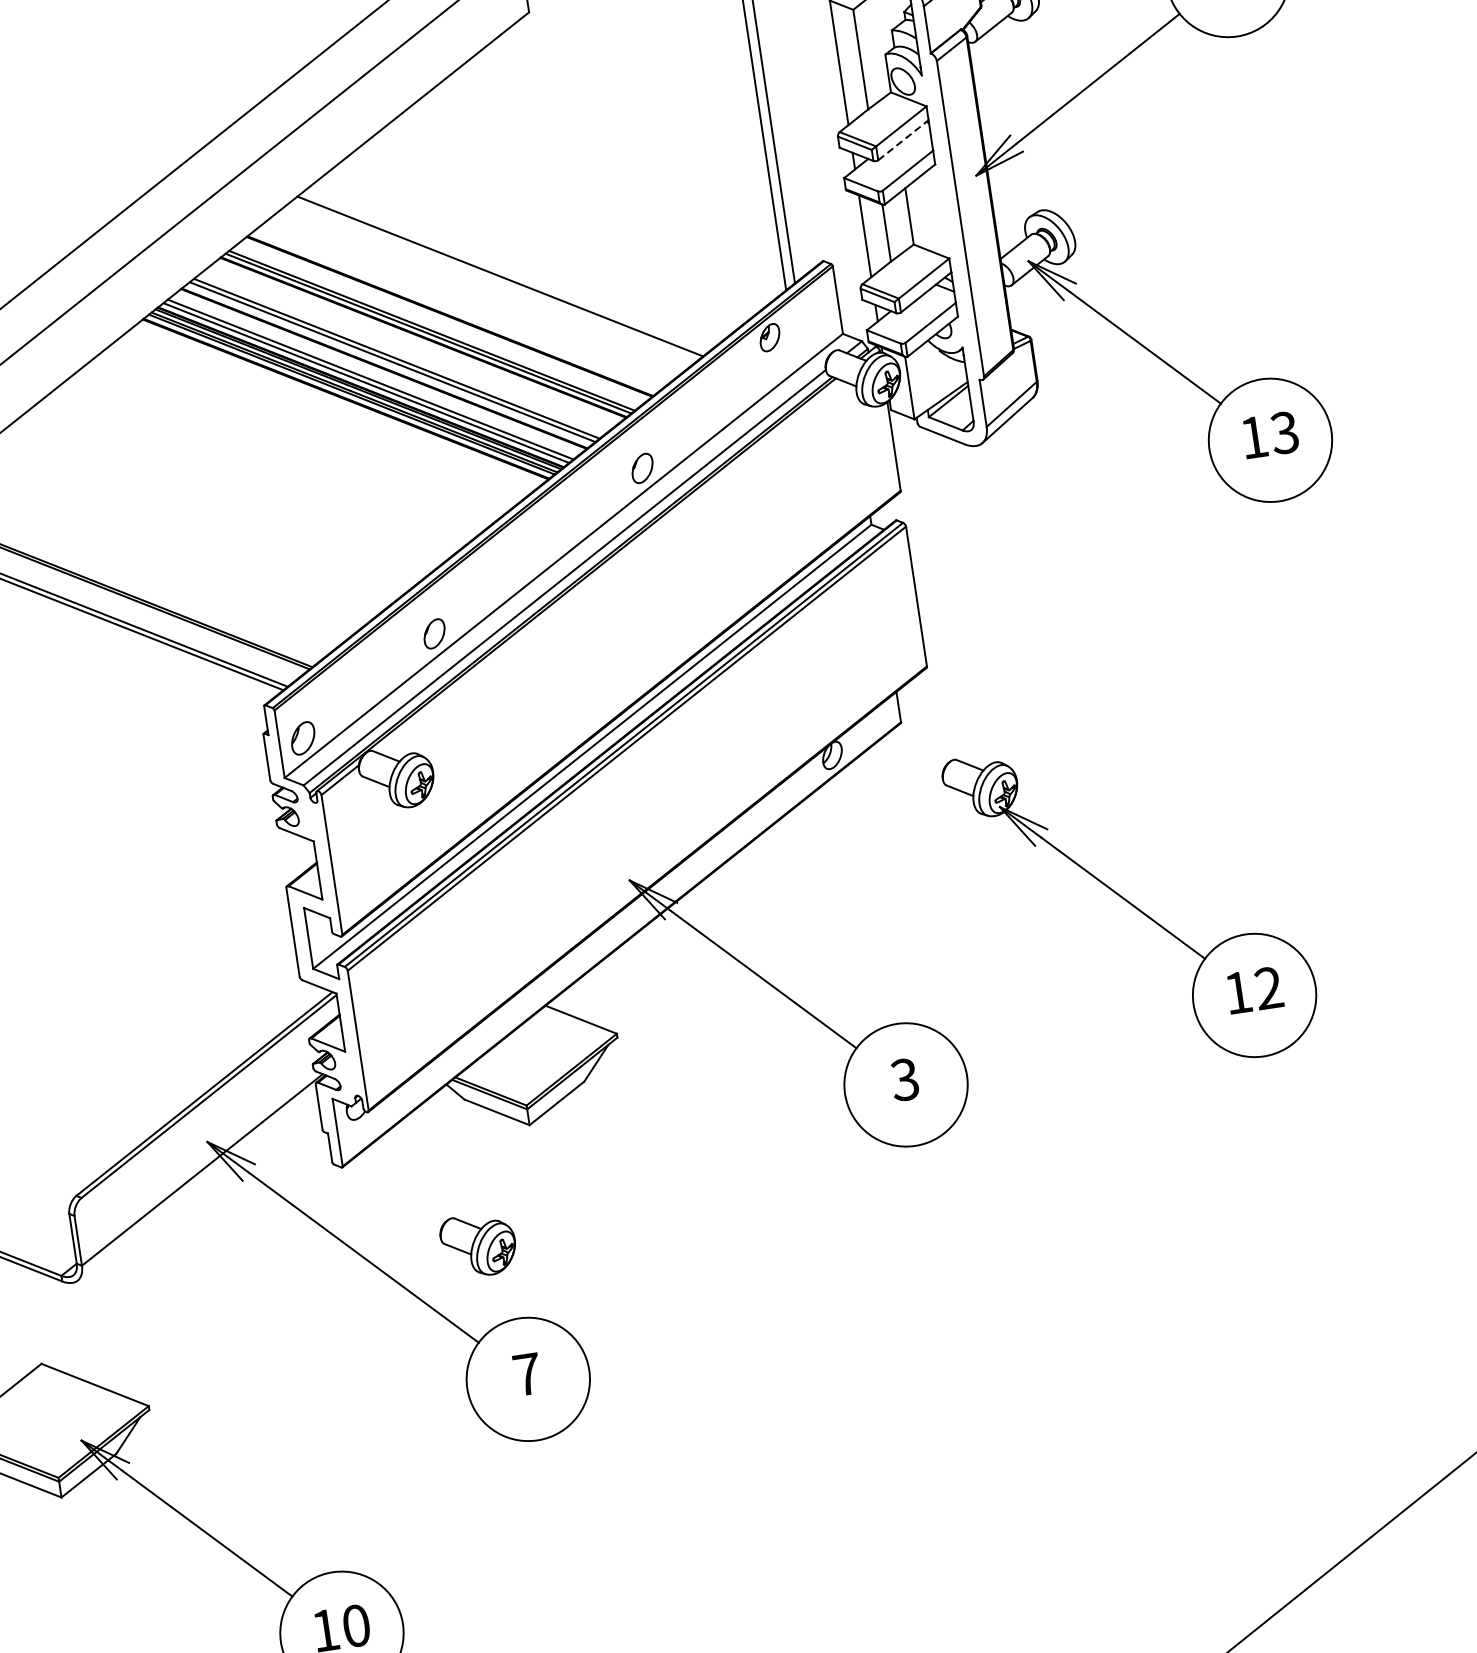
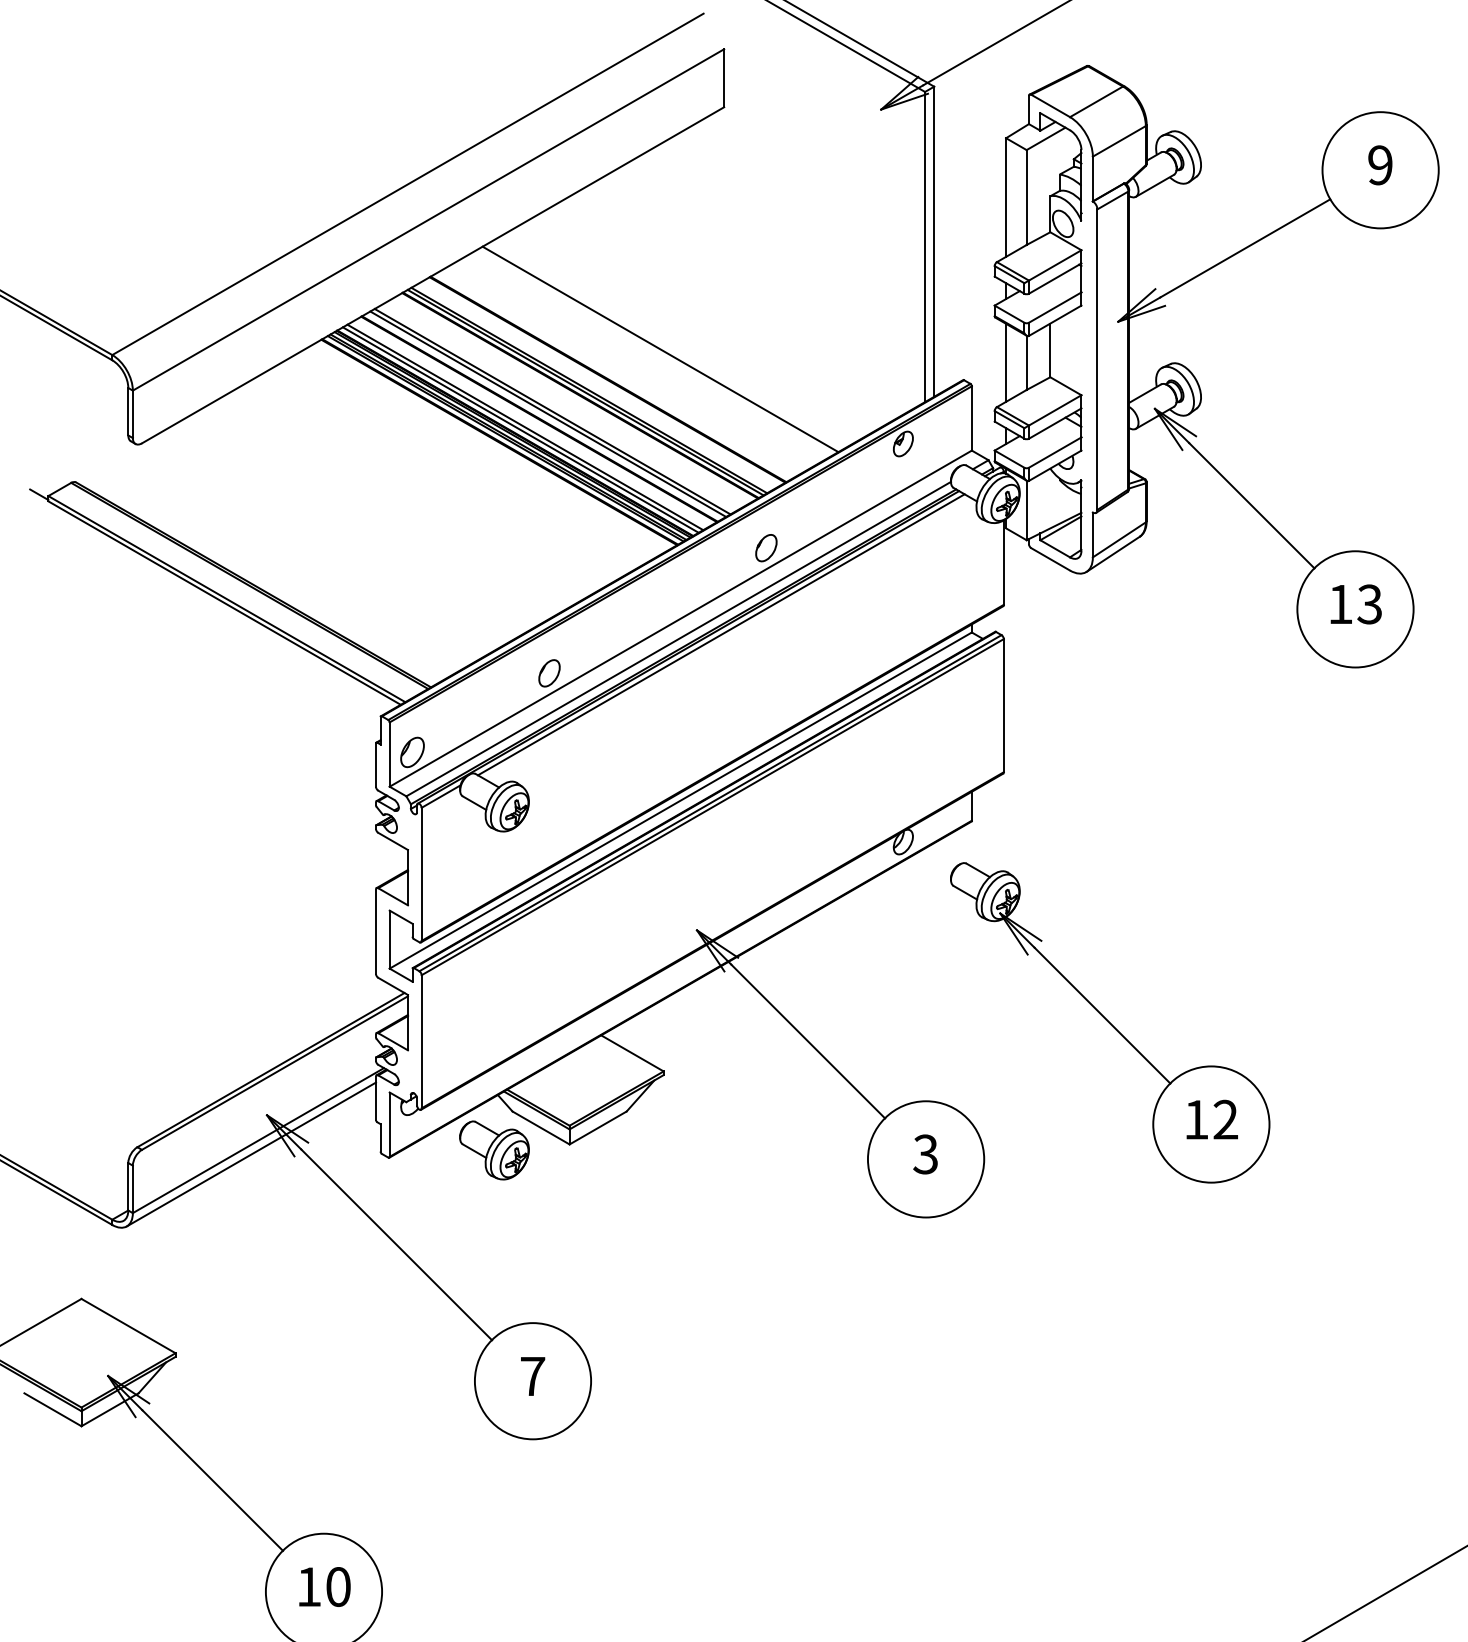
line: (903, 140) -> (1055, 278), dashed -> solid
line: (607, 566) -> (720, 634), added
part: (1132, 904) -> (1110, 1022), moved
line: (197, 1185) -> (251, 1154), added
part: (478, 1245) -> (494, 1150), moved

